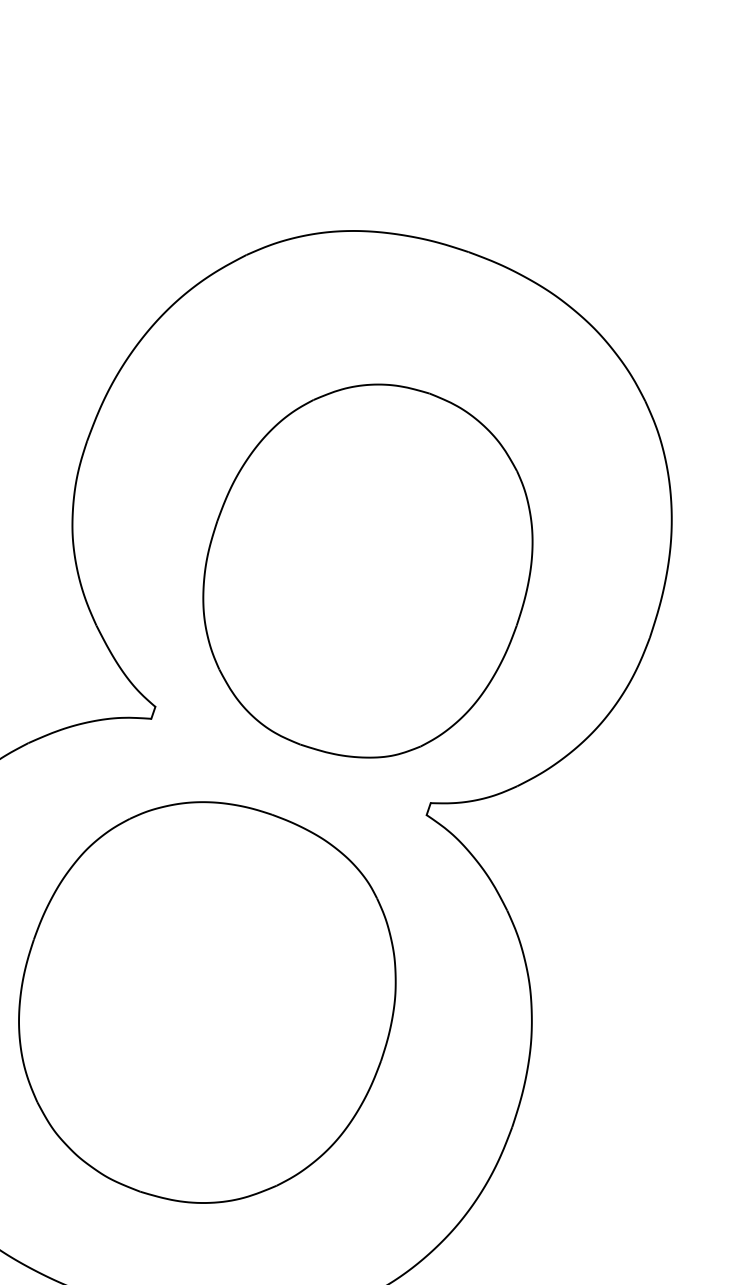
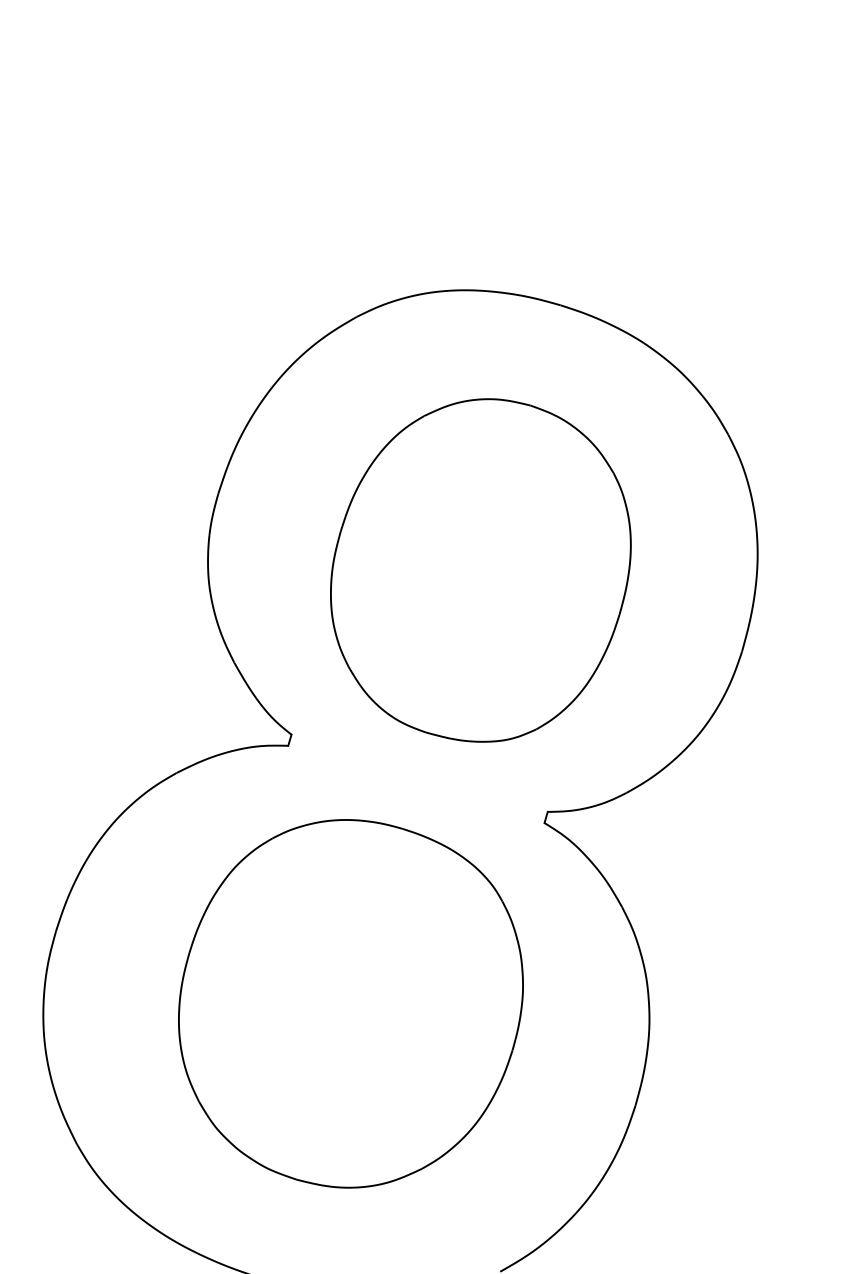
part: (367, 570) -> (480, 570), moved

